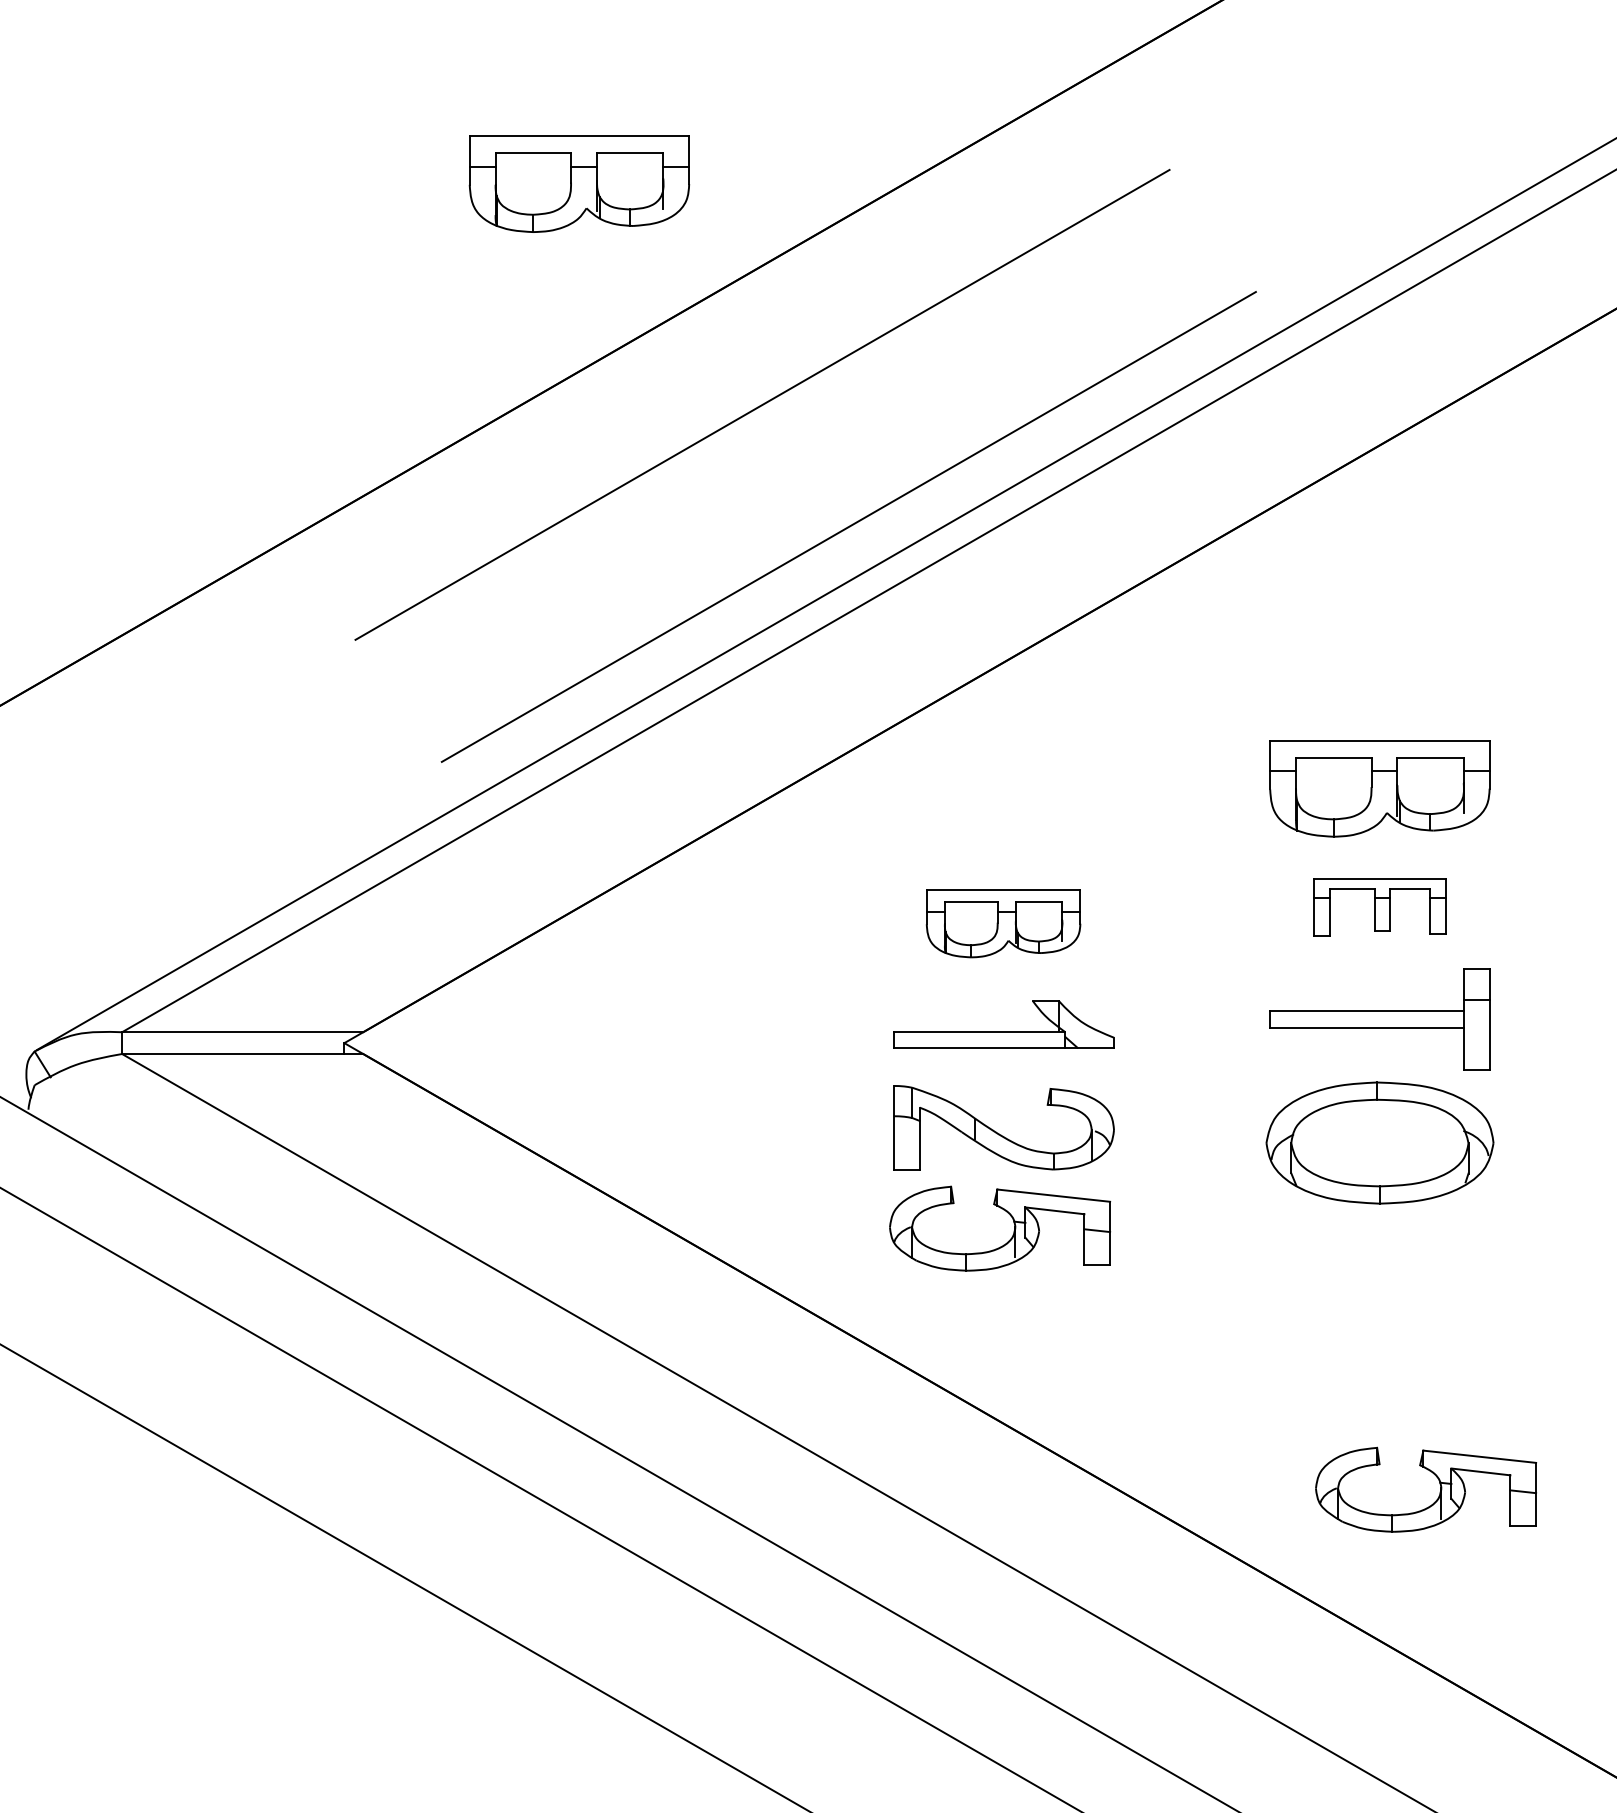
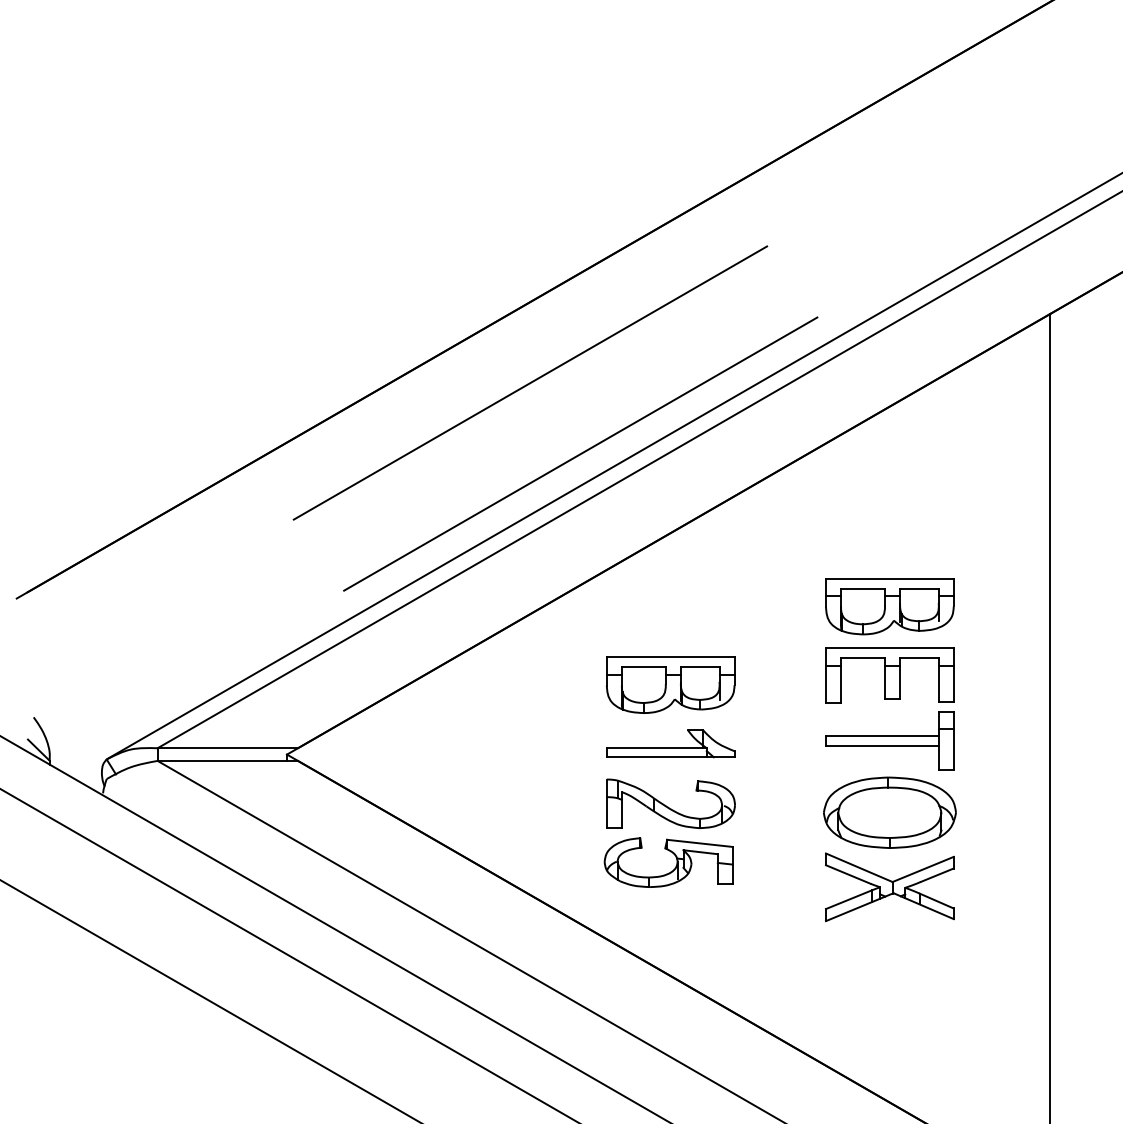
part: (578, 184) -> (423, 254), removed
part: (1379, 907) -> (889, 675), size x1.67
part: (1003, 922) -> (670, 684), size x1.43
part: (1379, 1271) -> (889, 887), added
part: (1439, 1489) -> (924, 1014), removed

